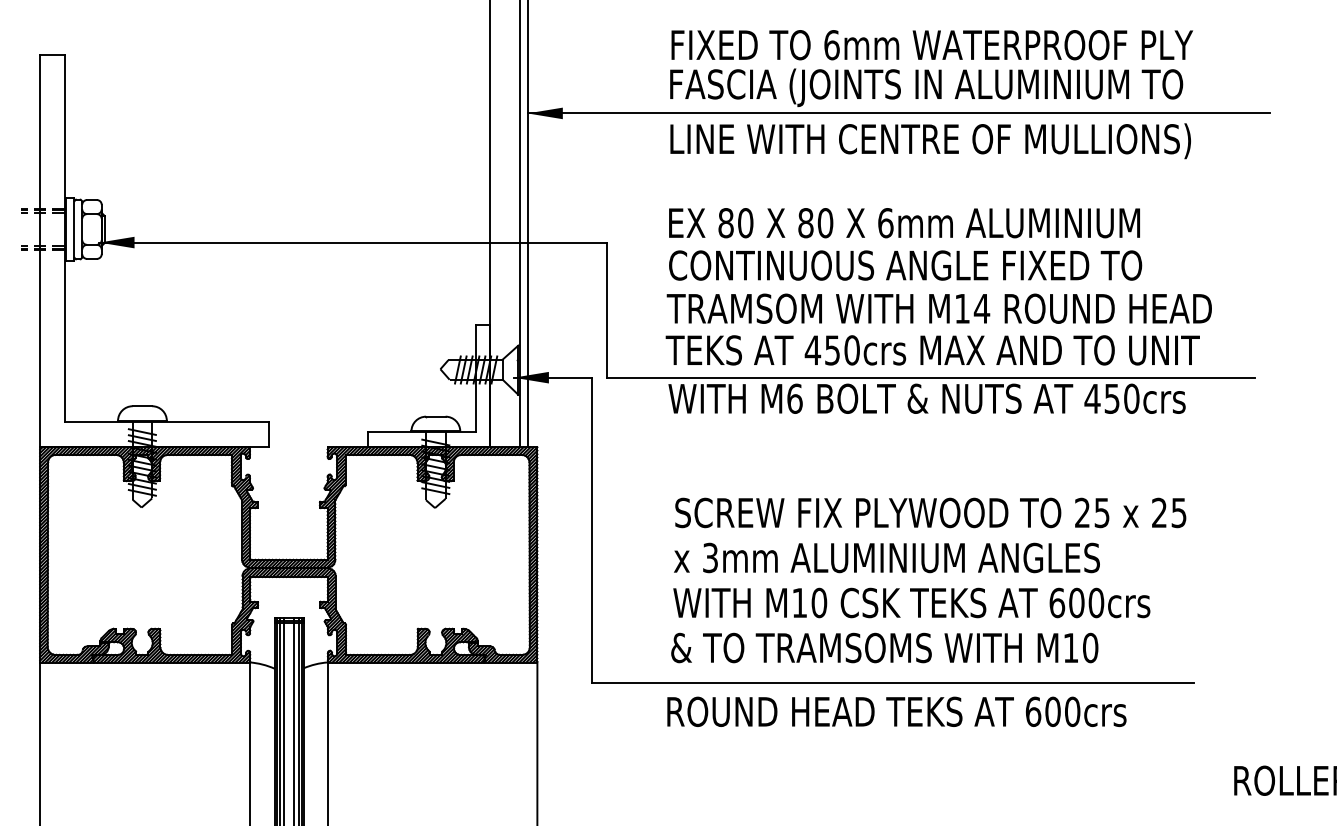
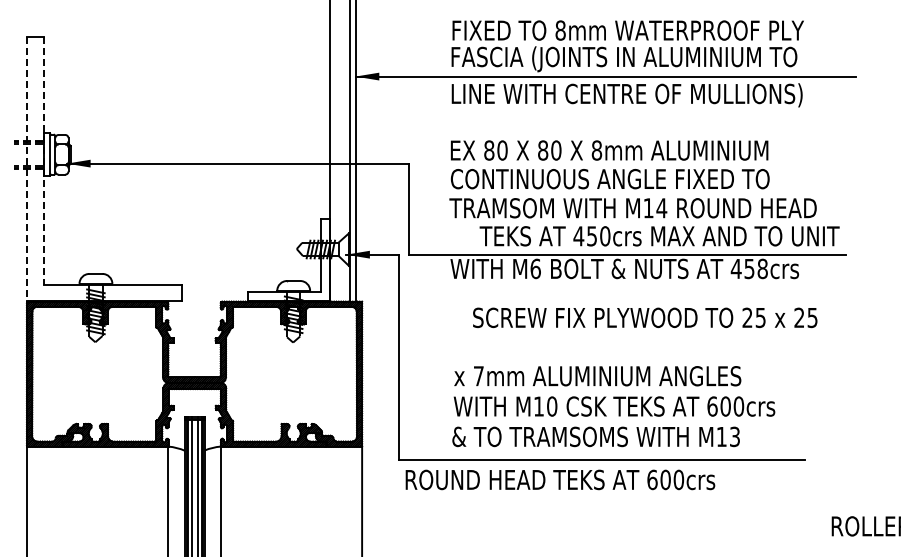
text: (831, 45) -> (560, 30), 6mm -> 8mm
text: (885, 223) -> (596, 150), 6mm -> 8mm
line: (64, 239) -> (43, 161), solid -> dashed
line: (40, 251) -> (27, 169), solid -> dashed
text: (932, 350) -> (659, 236), moved
text: (1131, 398) -> (762, 268), 450crs -> 458crs
text: (931, 512) -> (645, 317), moved
text: (710, 558) -> (478, 376), 3mm -> 7mm
text: (1089, 647) -> (734, 436), M10 -> M13
text: (896, 711) -> (560, 479), moved

